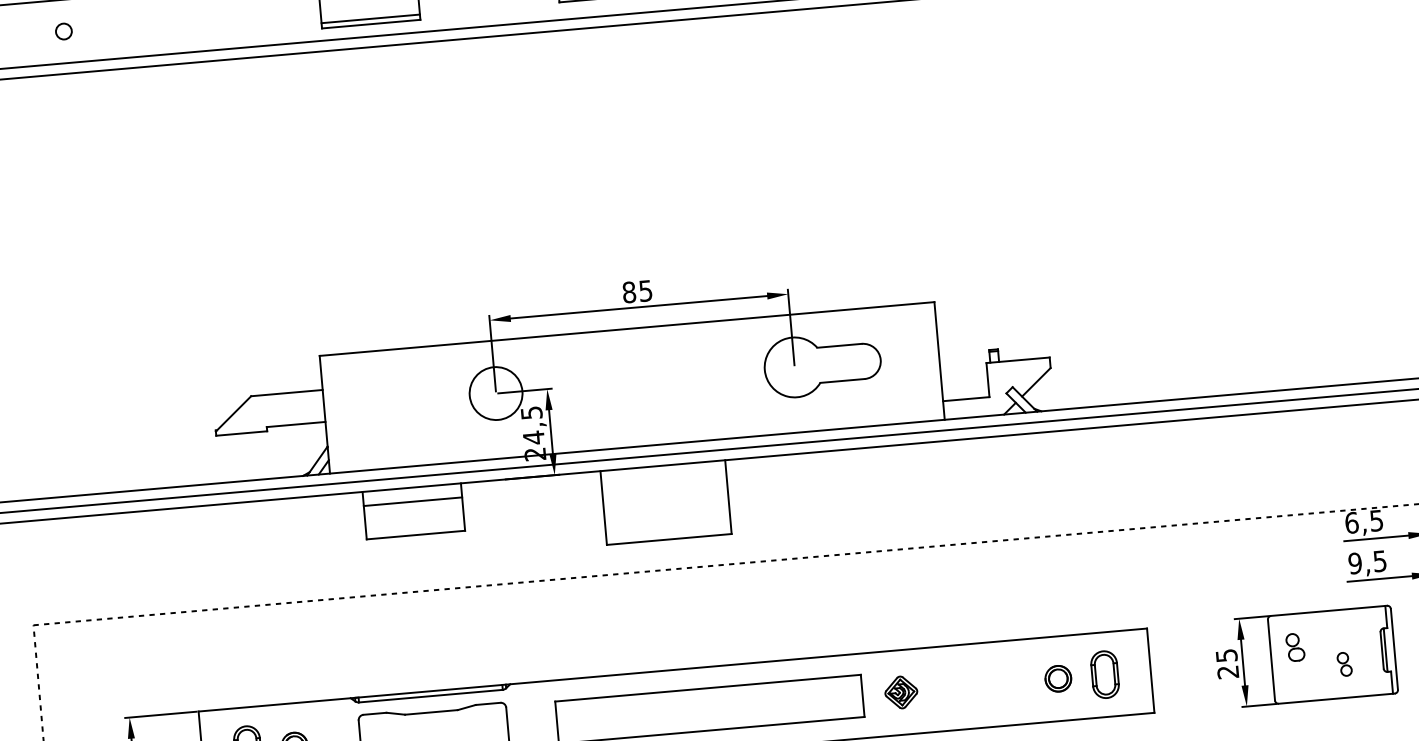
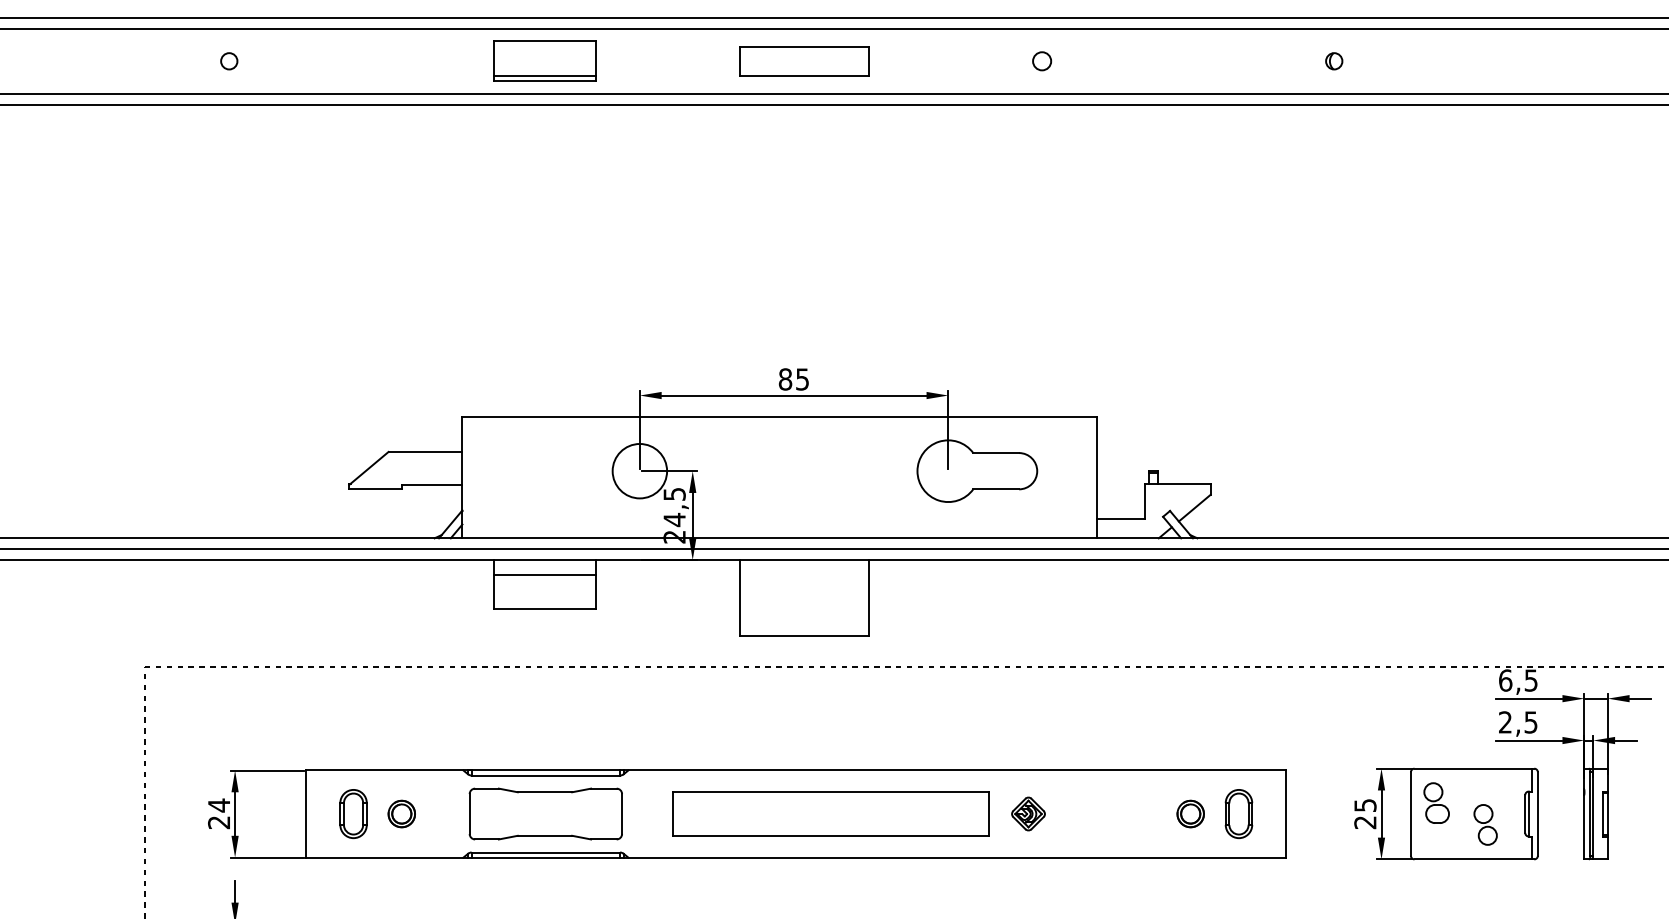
text: (1355, 563) -> (1505, 722), 9,5 -> 2,5
part: (1295, 646) -> (1436, 802), size x1.43
part: (1344, 663) -> (1485, 824), size x1.67

